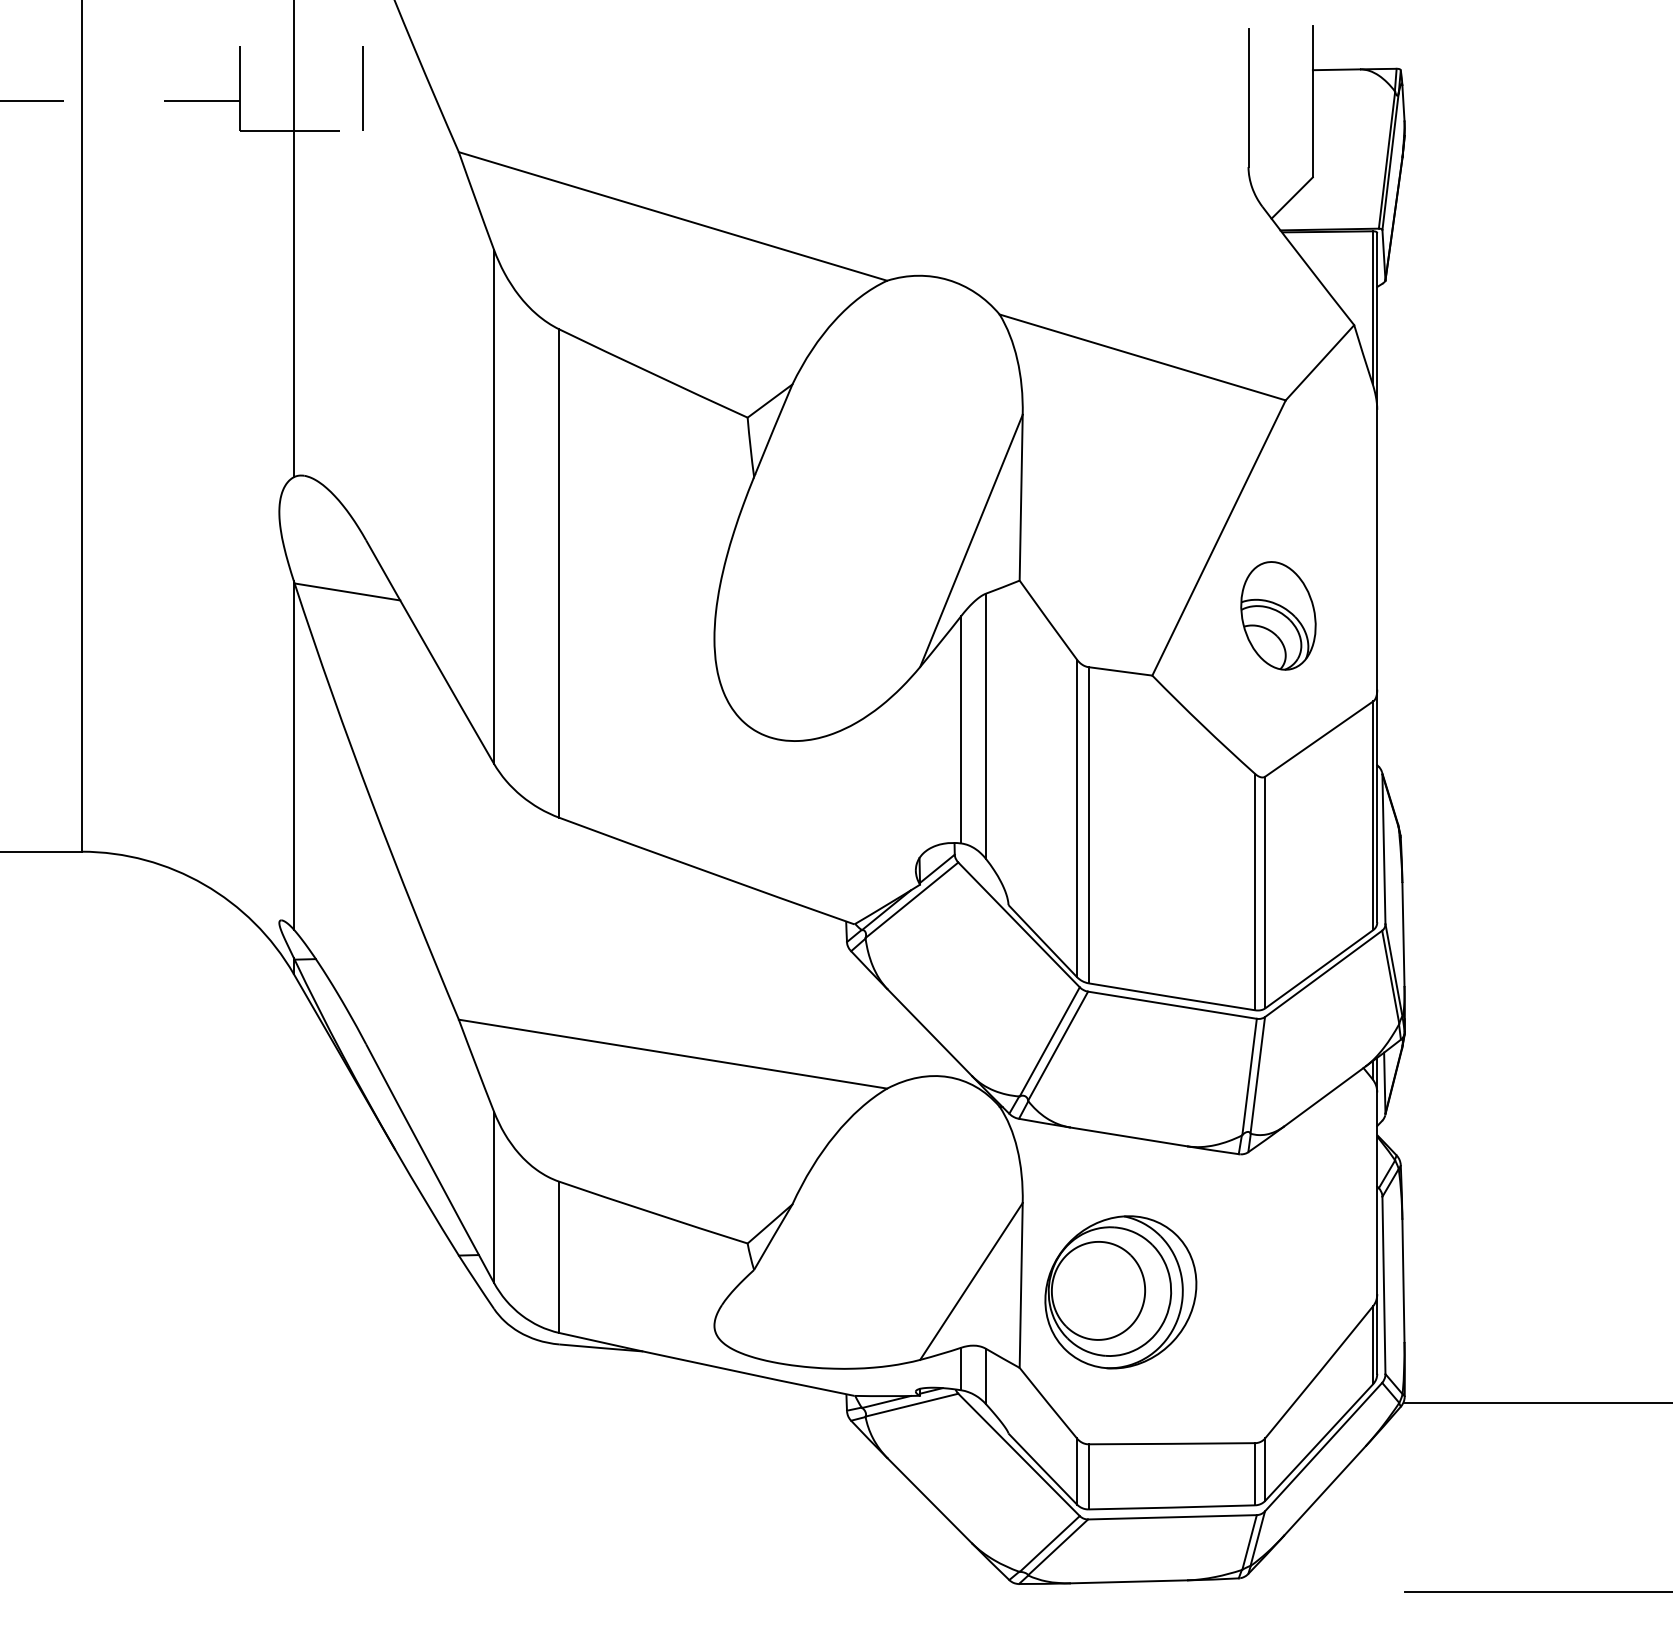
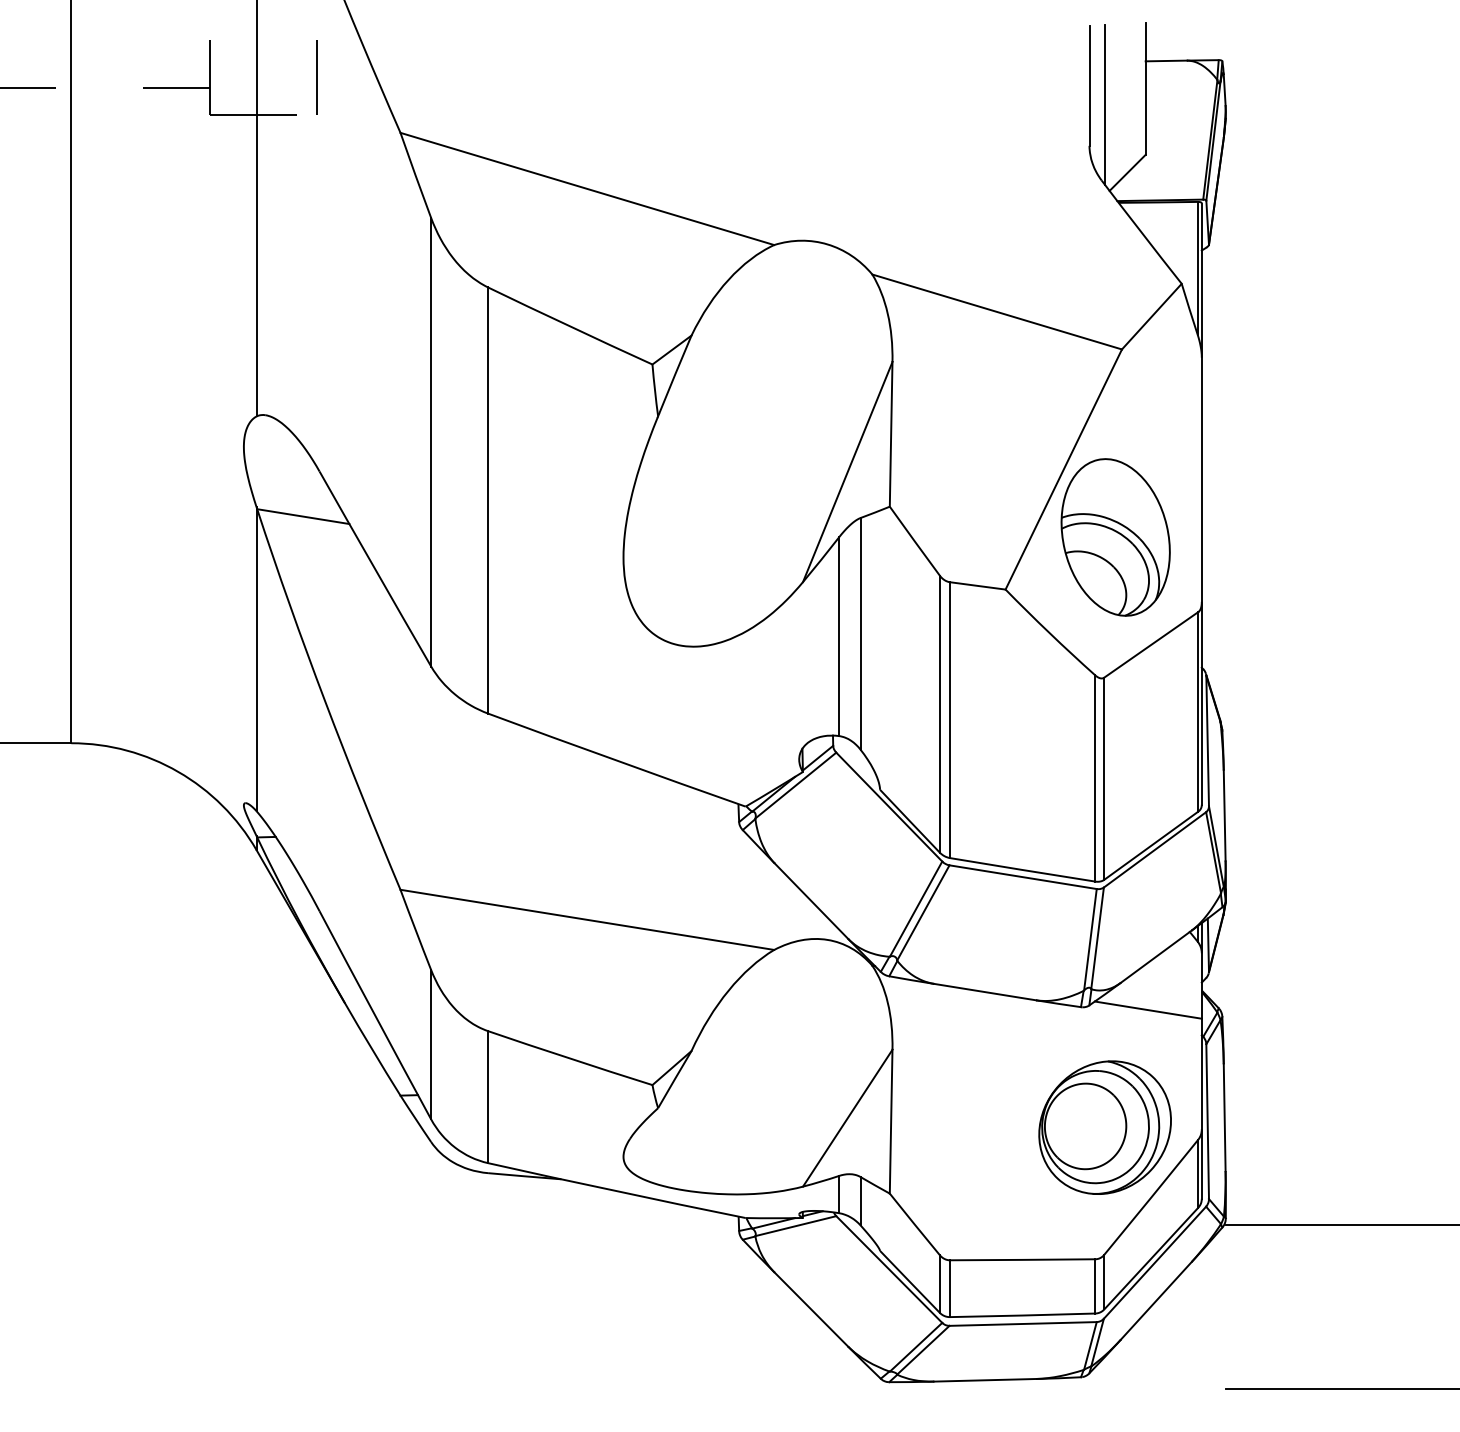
line: (1266, 119) -> (1105, 104), added
part: (1278, 615) -> (1115, 537), size x1.67
line: (1314, 1156) -> (1147, 1009), added
part: (1120, 1292) -> (1104, 1127), moved

